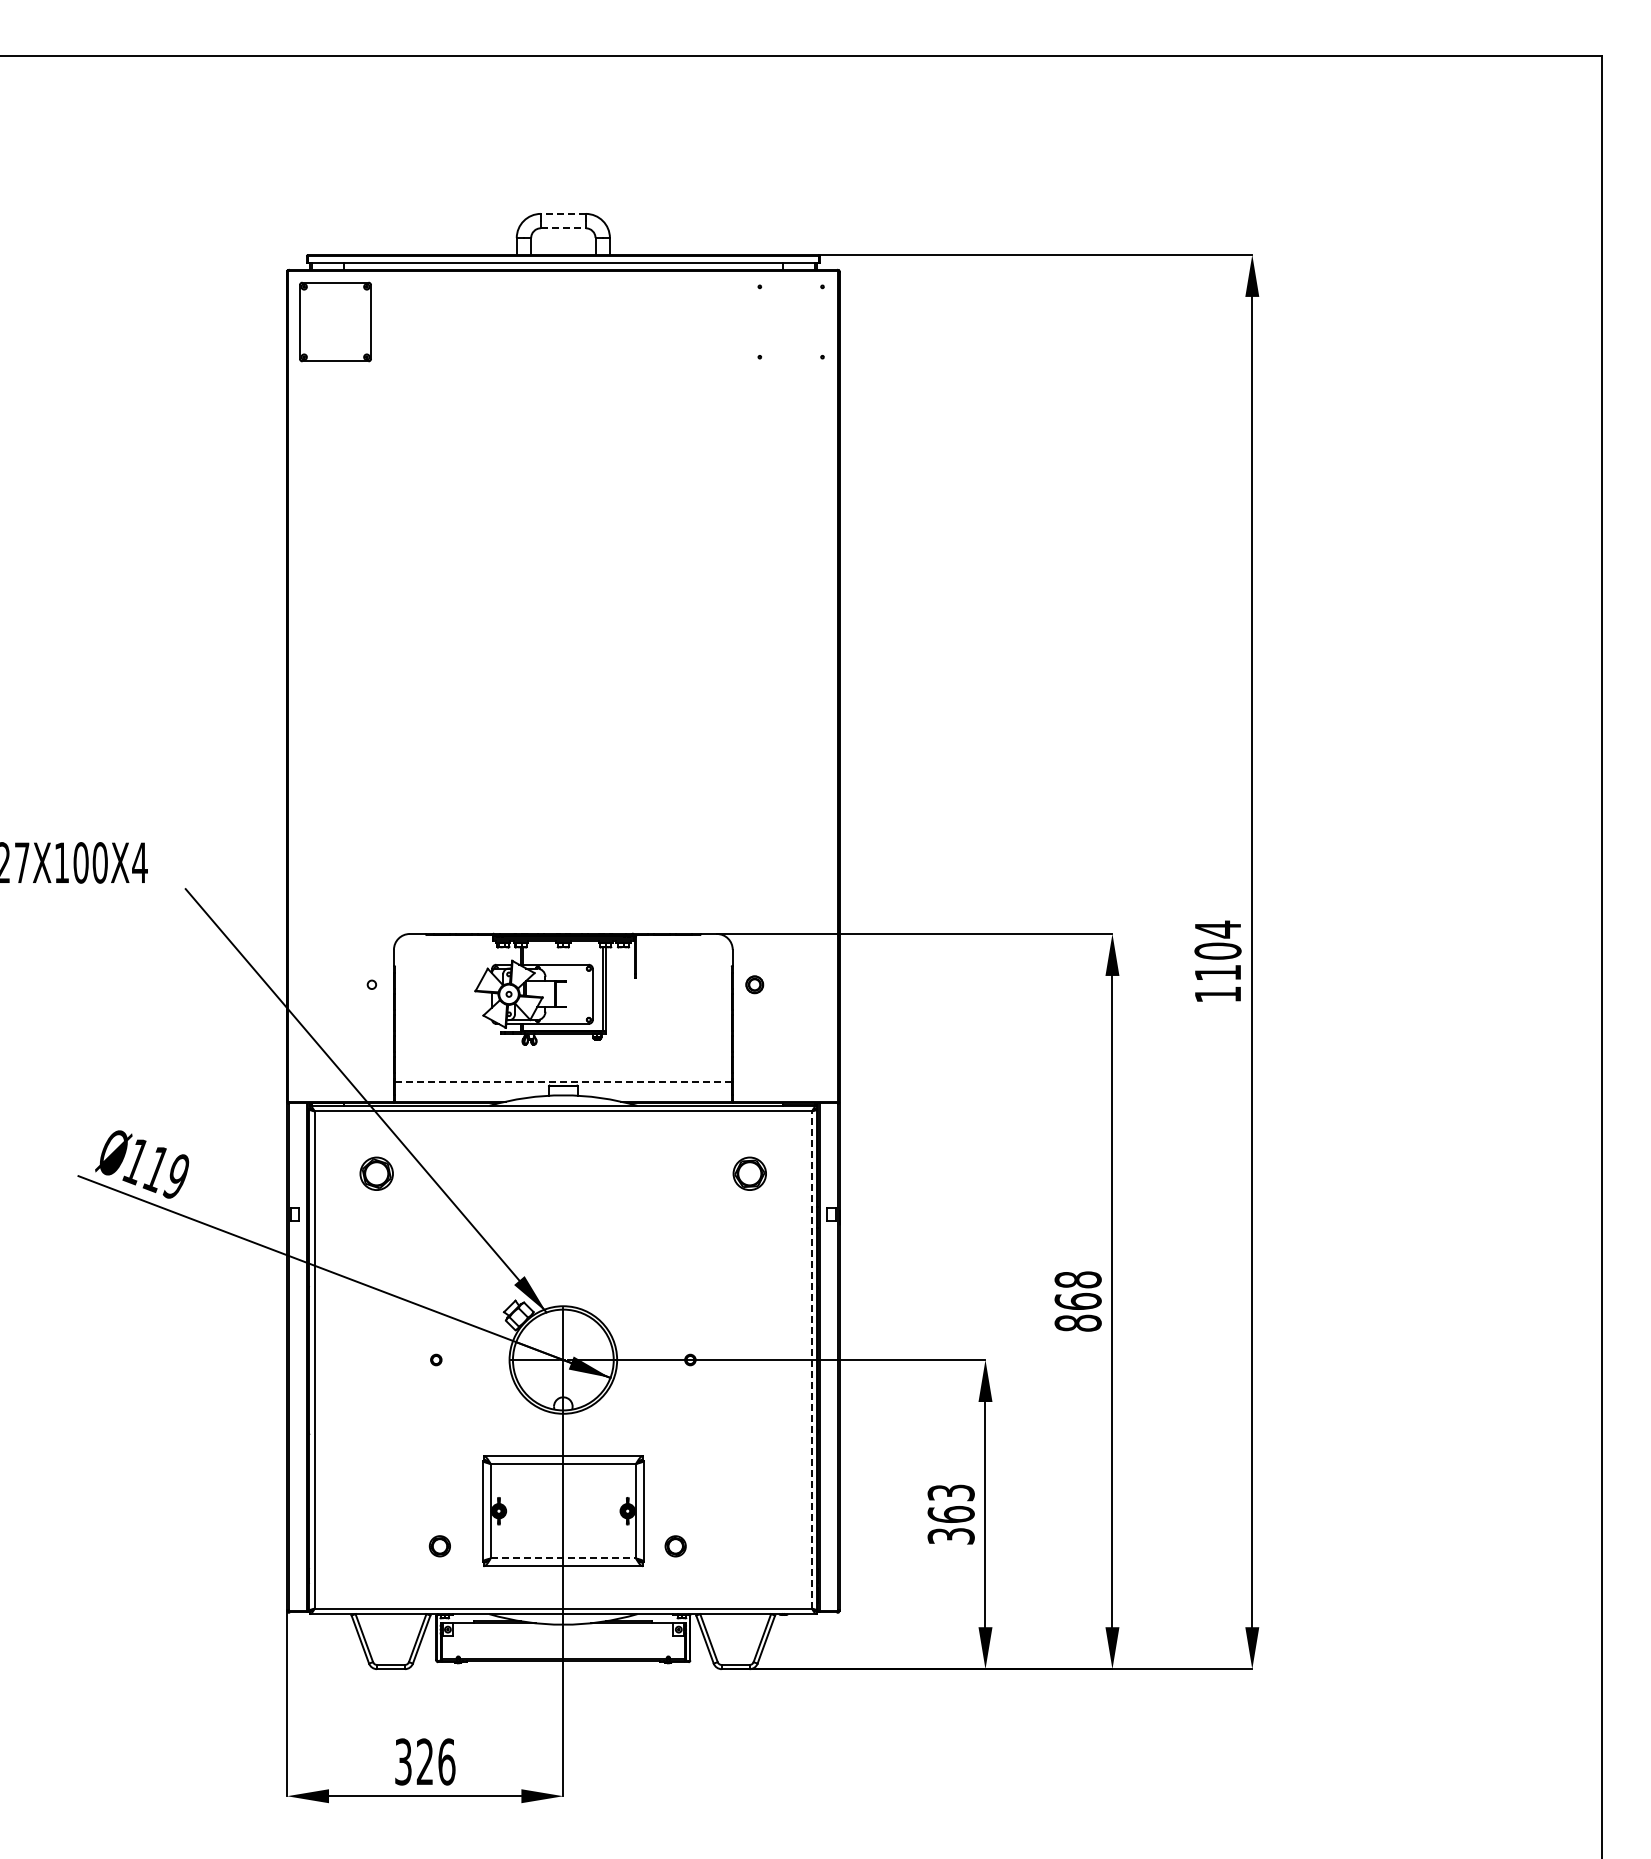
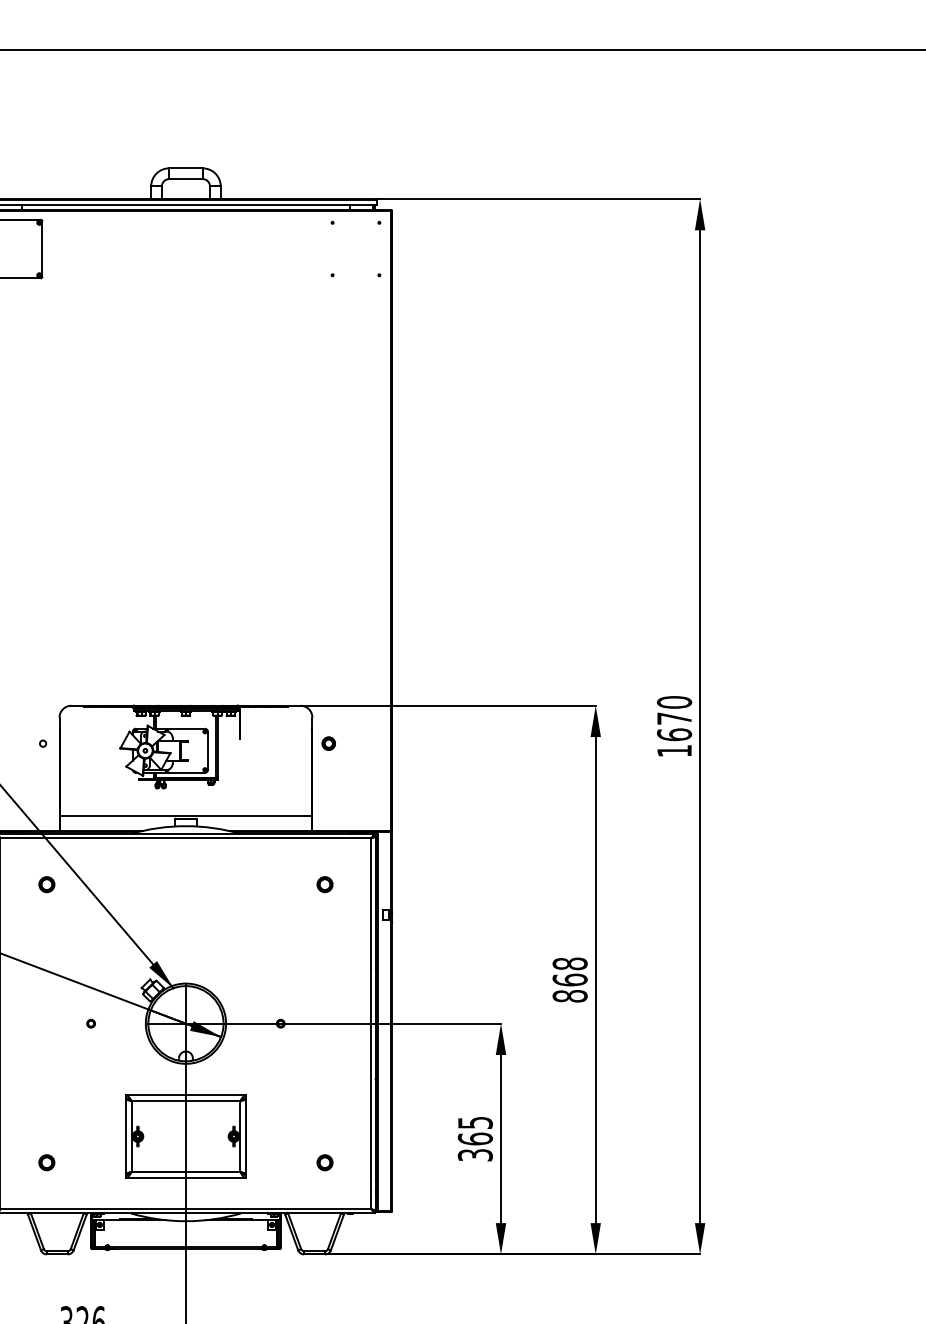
line: (562, 213) -> (185, 168), dashed -> solid
line: (563, 228) -> (186, 179), dashed -> solid
text: (1217, 950) -> (674, 718), 1104 -> 1670
line: (563, 1082) -> (186, 816), dashed -> solid
part: (377, 1173) -> (47, 884), size x0.62
part: (749, 1173) -> (324, 884), size x0.62
line: (811, 1360) -> (371, 1024), dashed -> solid
text: (950, 1492) -> (474, 1122), 363 -> 365
part: (439, 1546) -> (46, 1162), moved
part: (675, 1546) -> (324, 1162), moved
line: (563, 1558) -> (186, 1171), dashed -> solid

